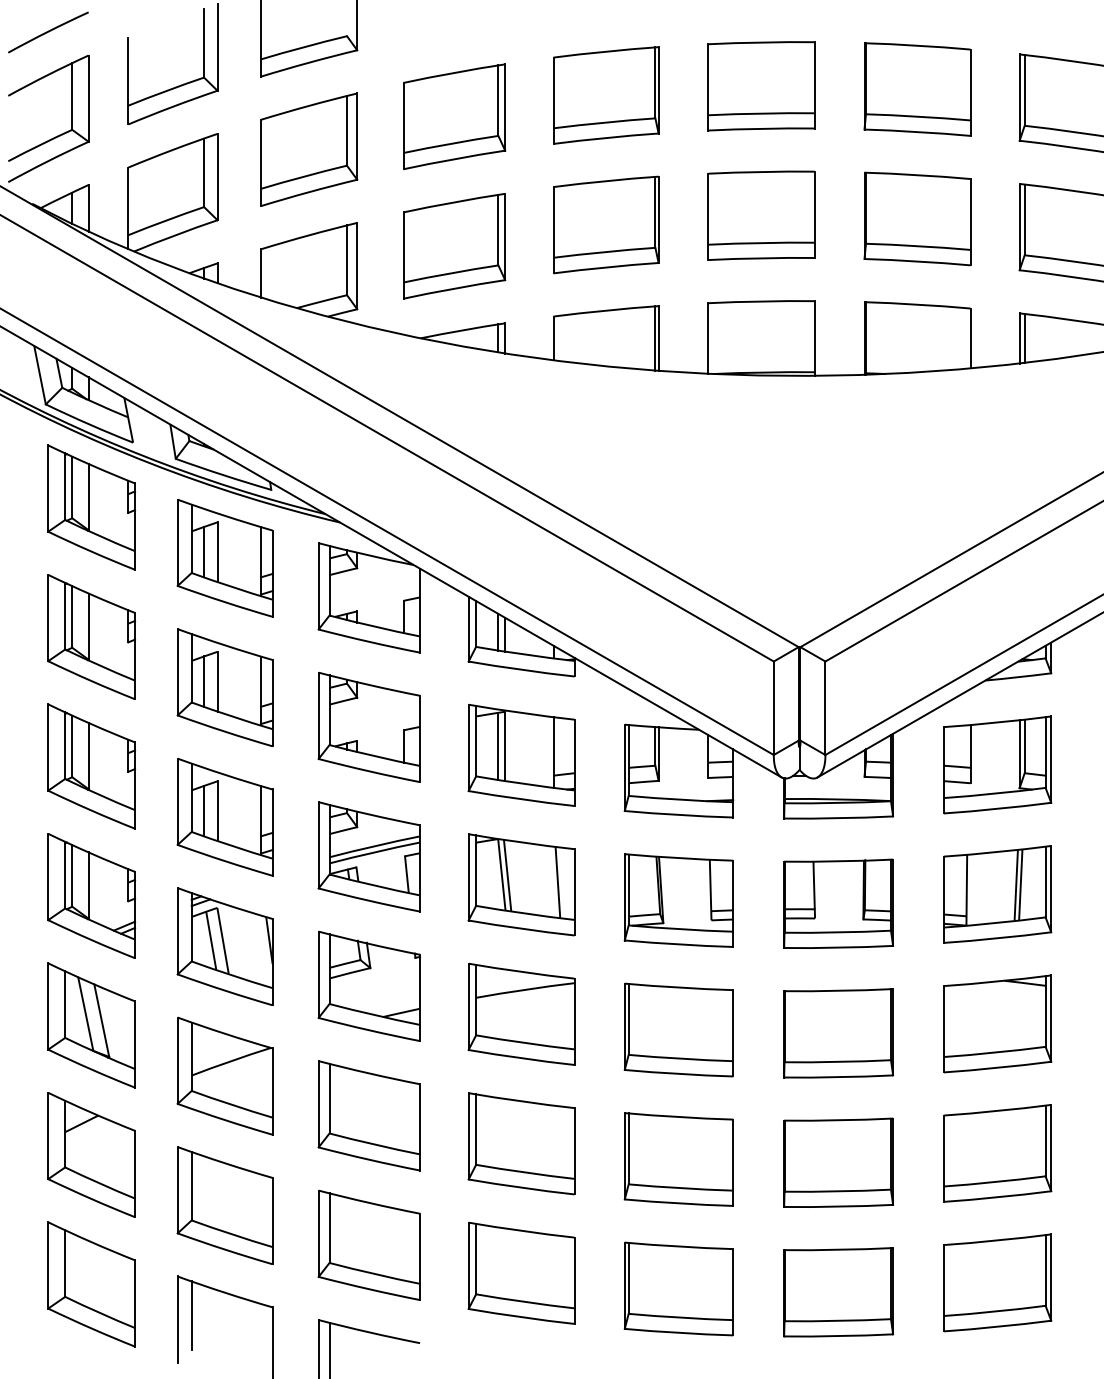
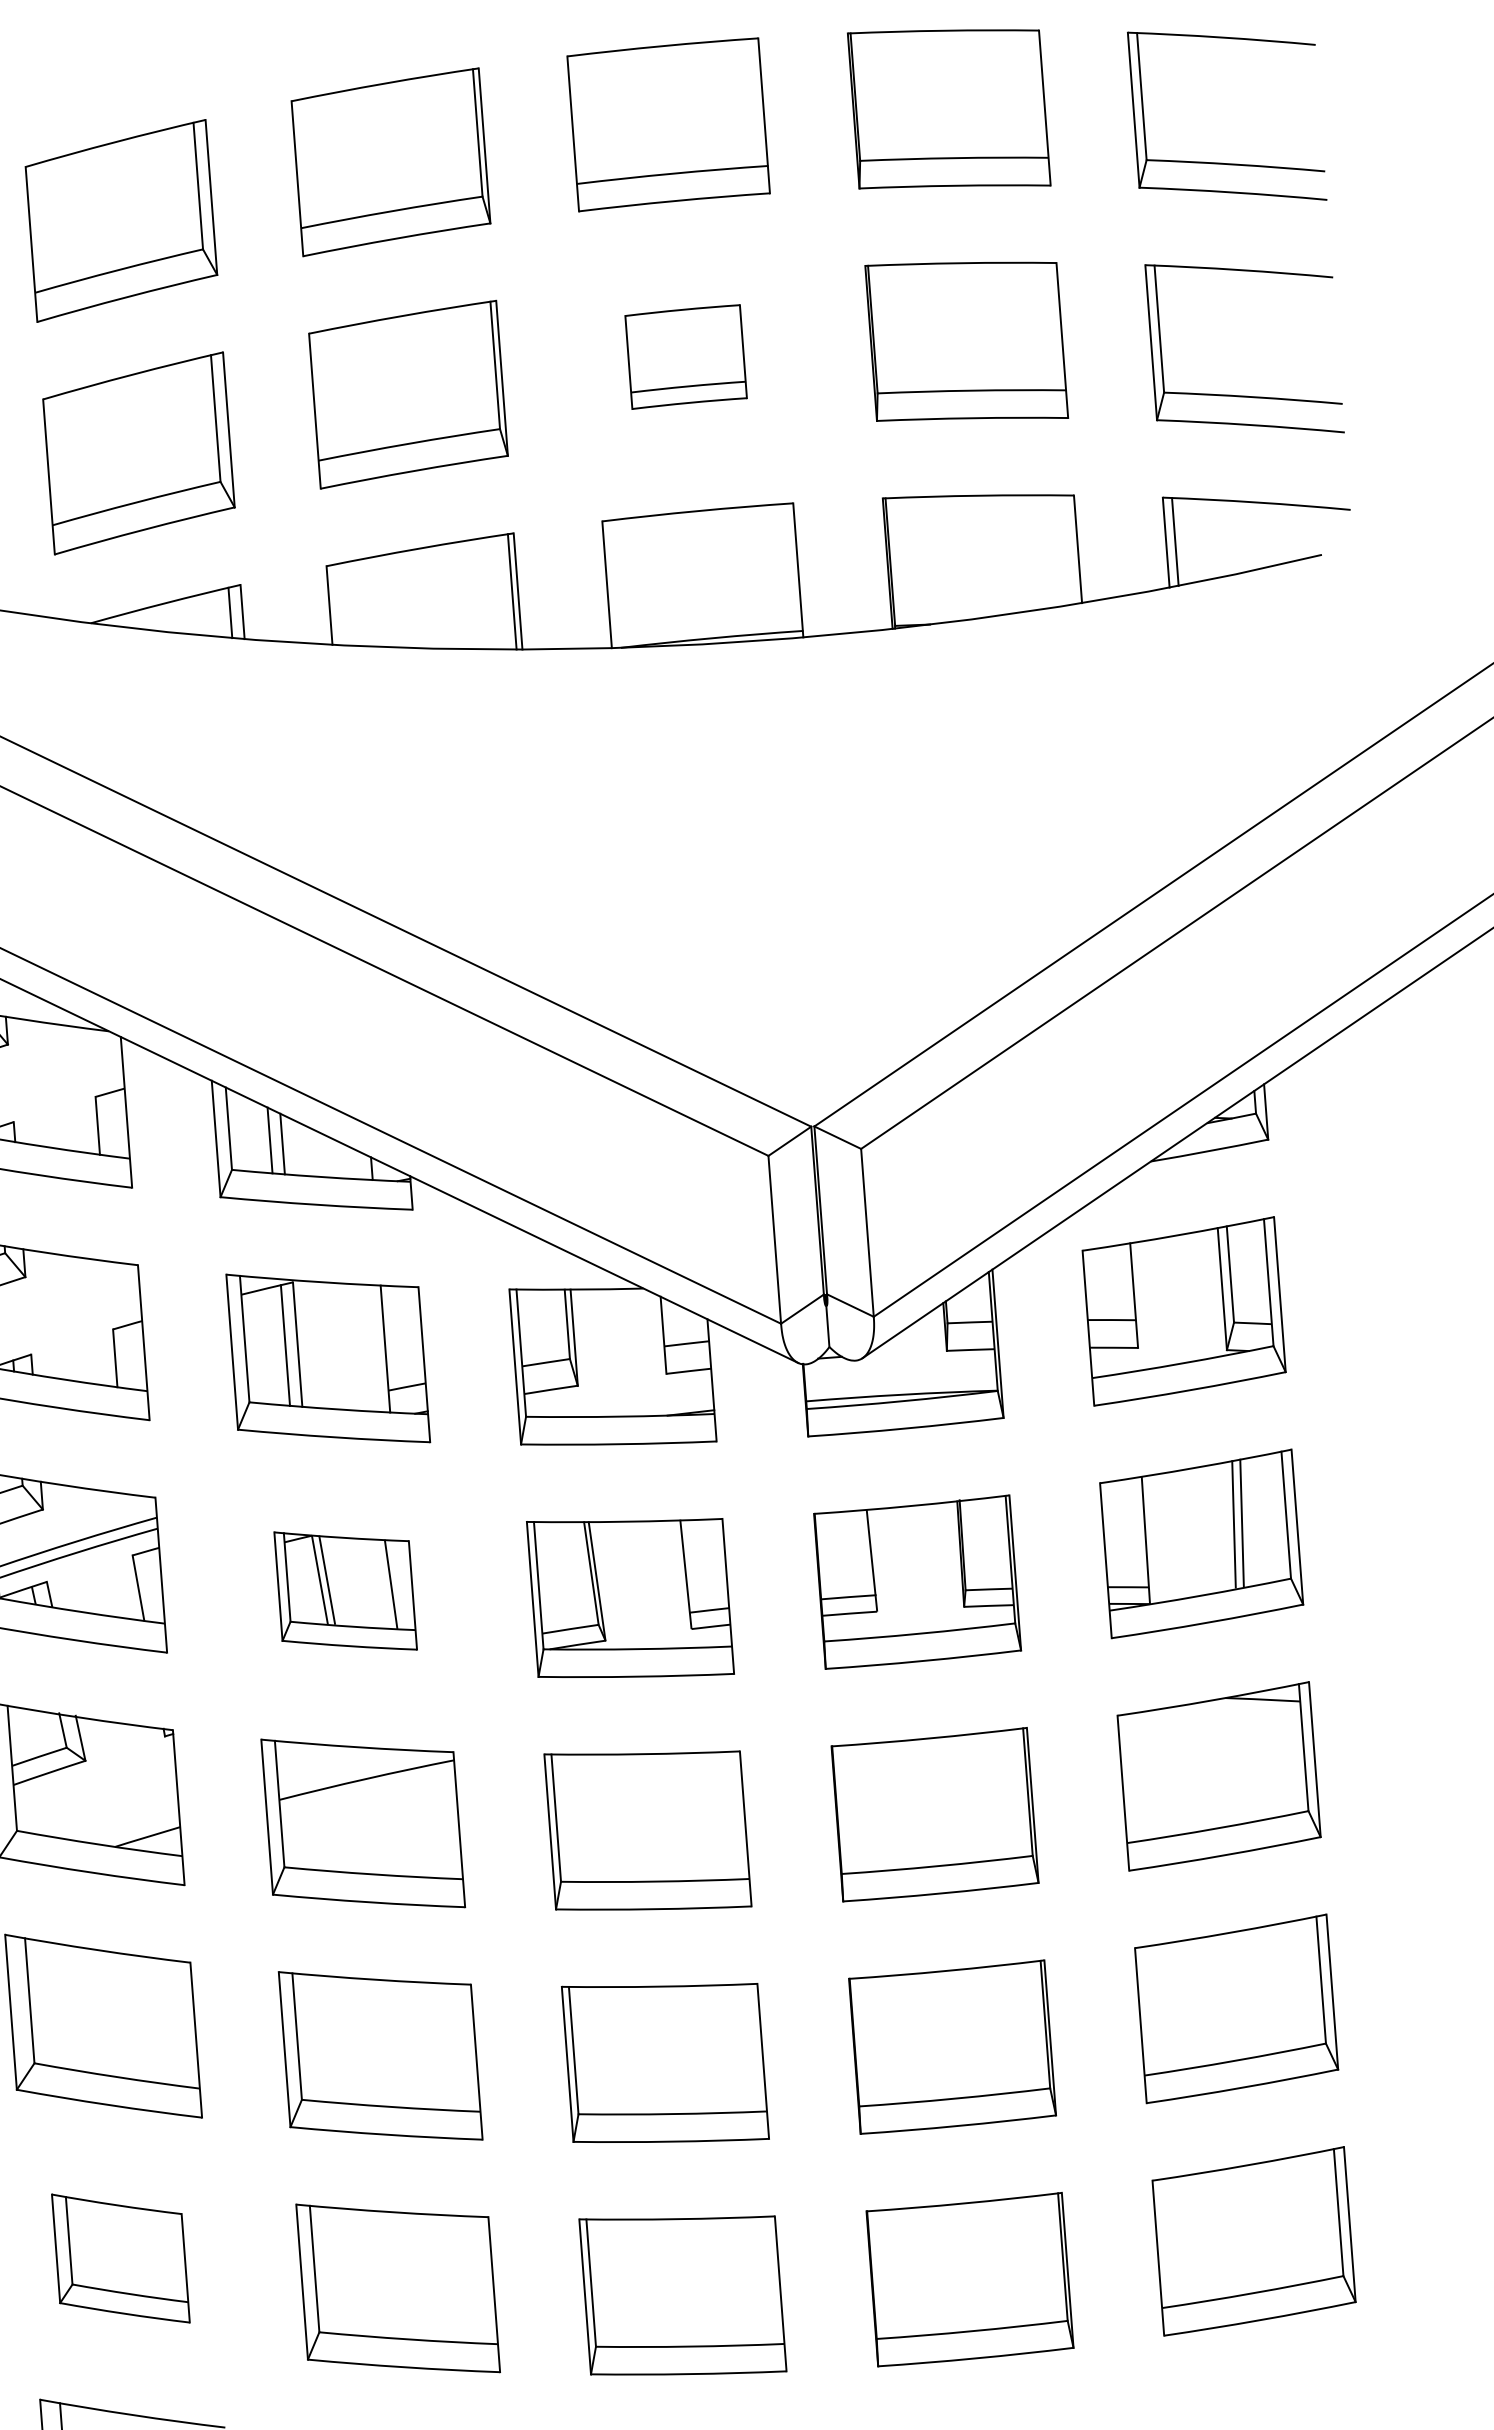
part: (761, 215) -> (686, 356), size x0.6
part: (521, 884) -> (345, 1590), size x0.7
part: (368, 1244) -> (119, 2257), size x0.7

